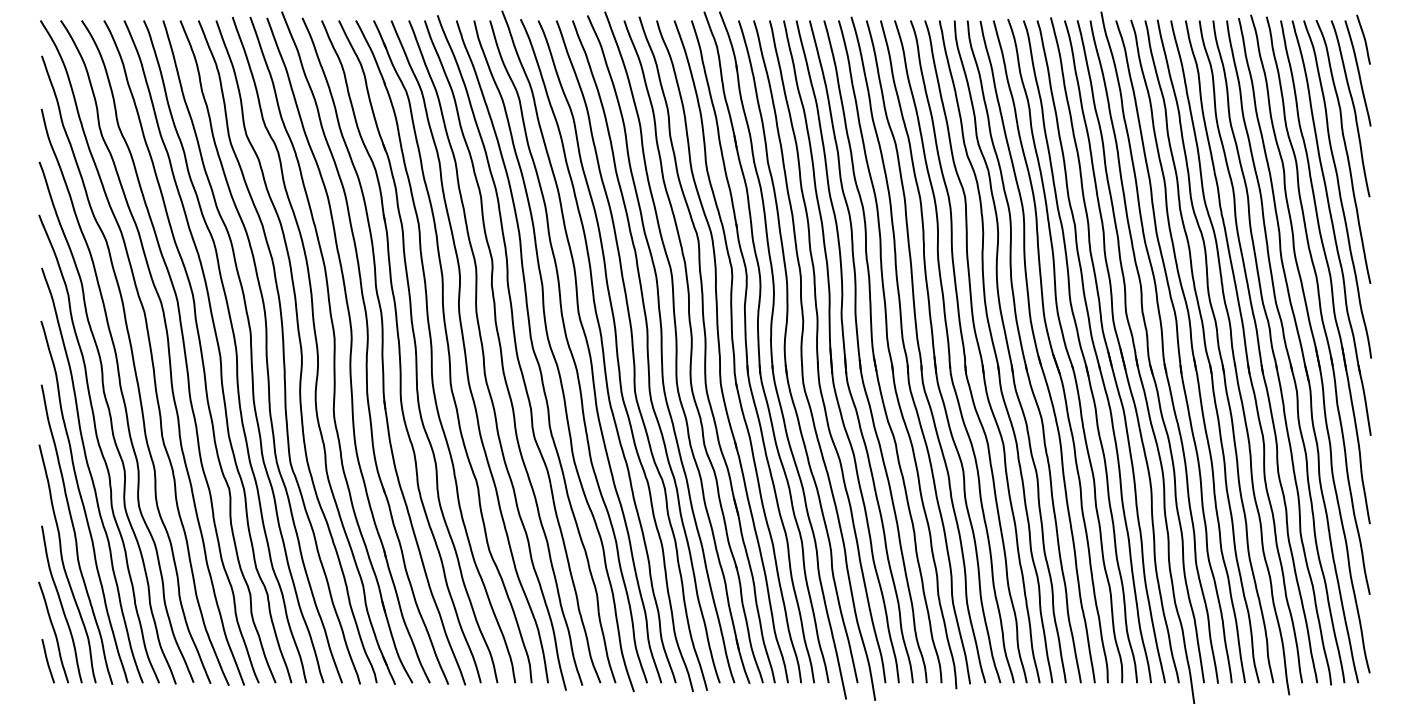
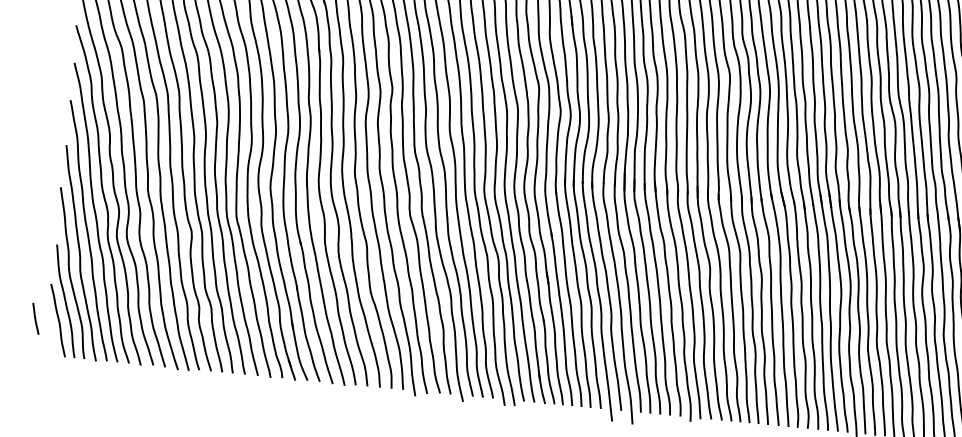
line: (47, 661) -> (35, 319), moved

